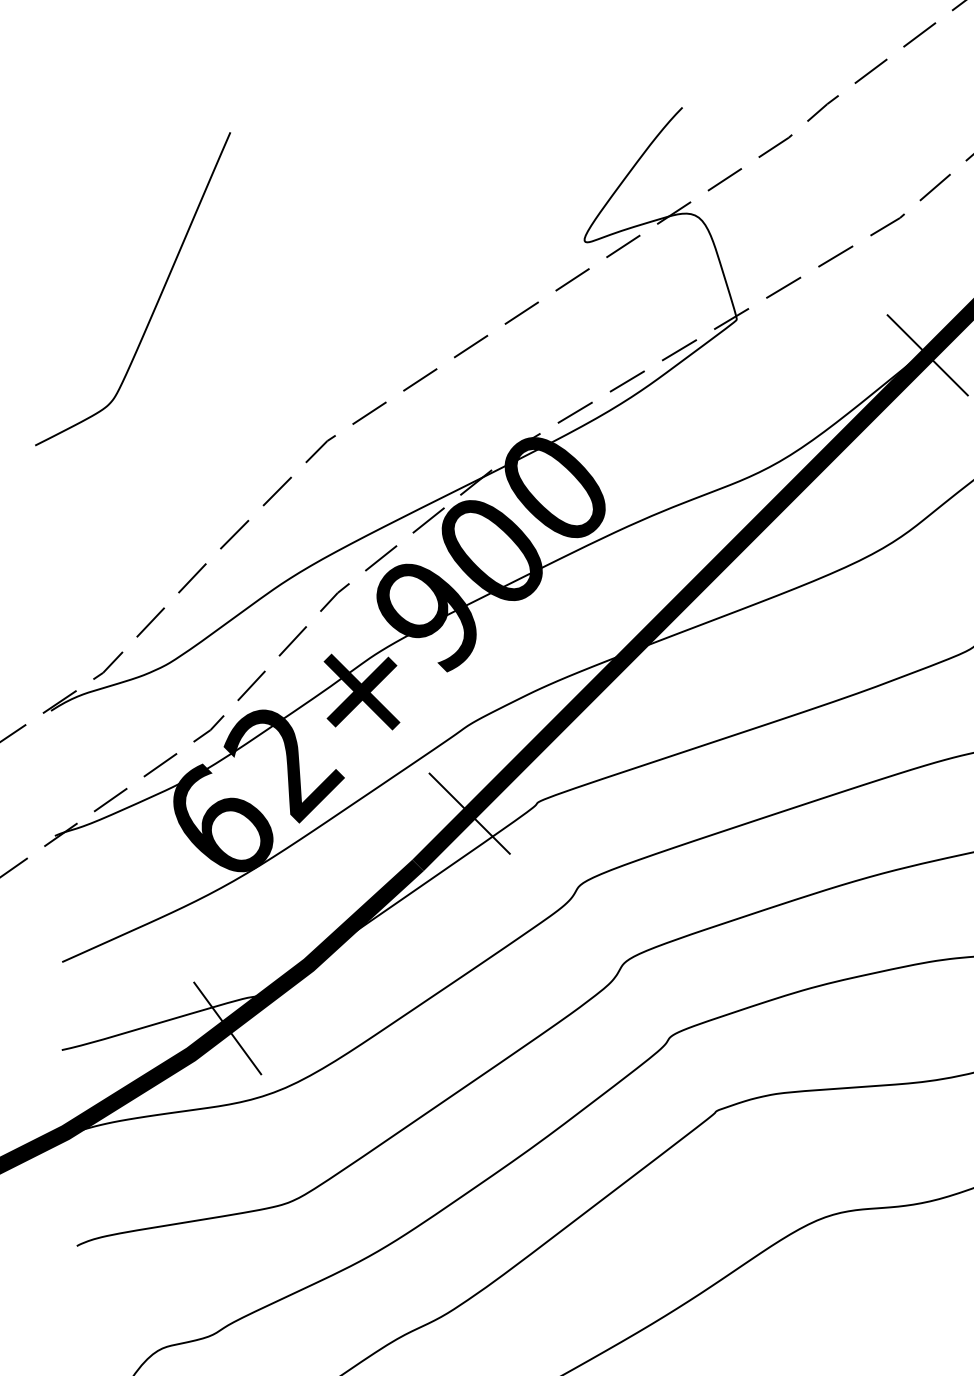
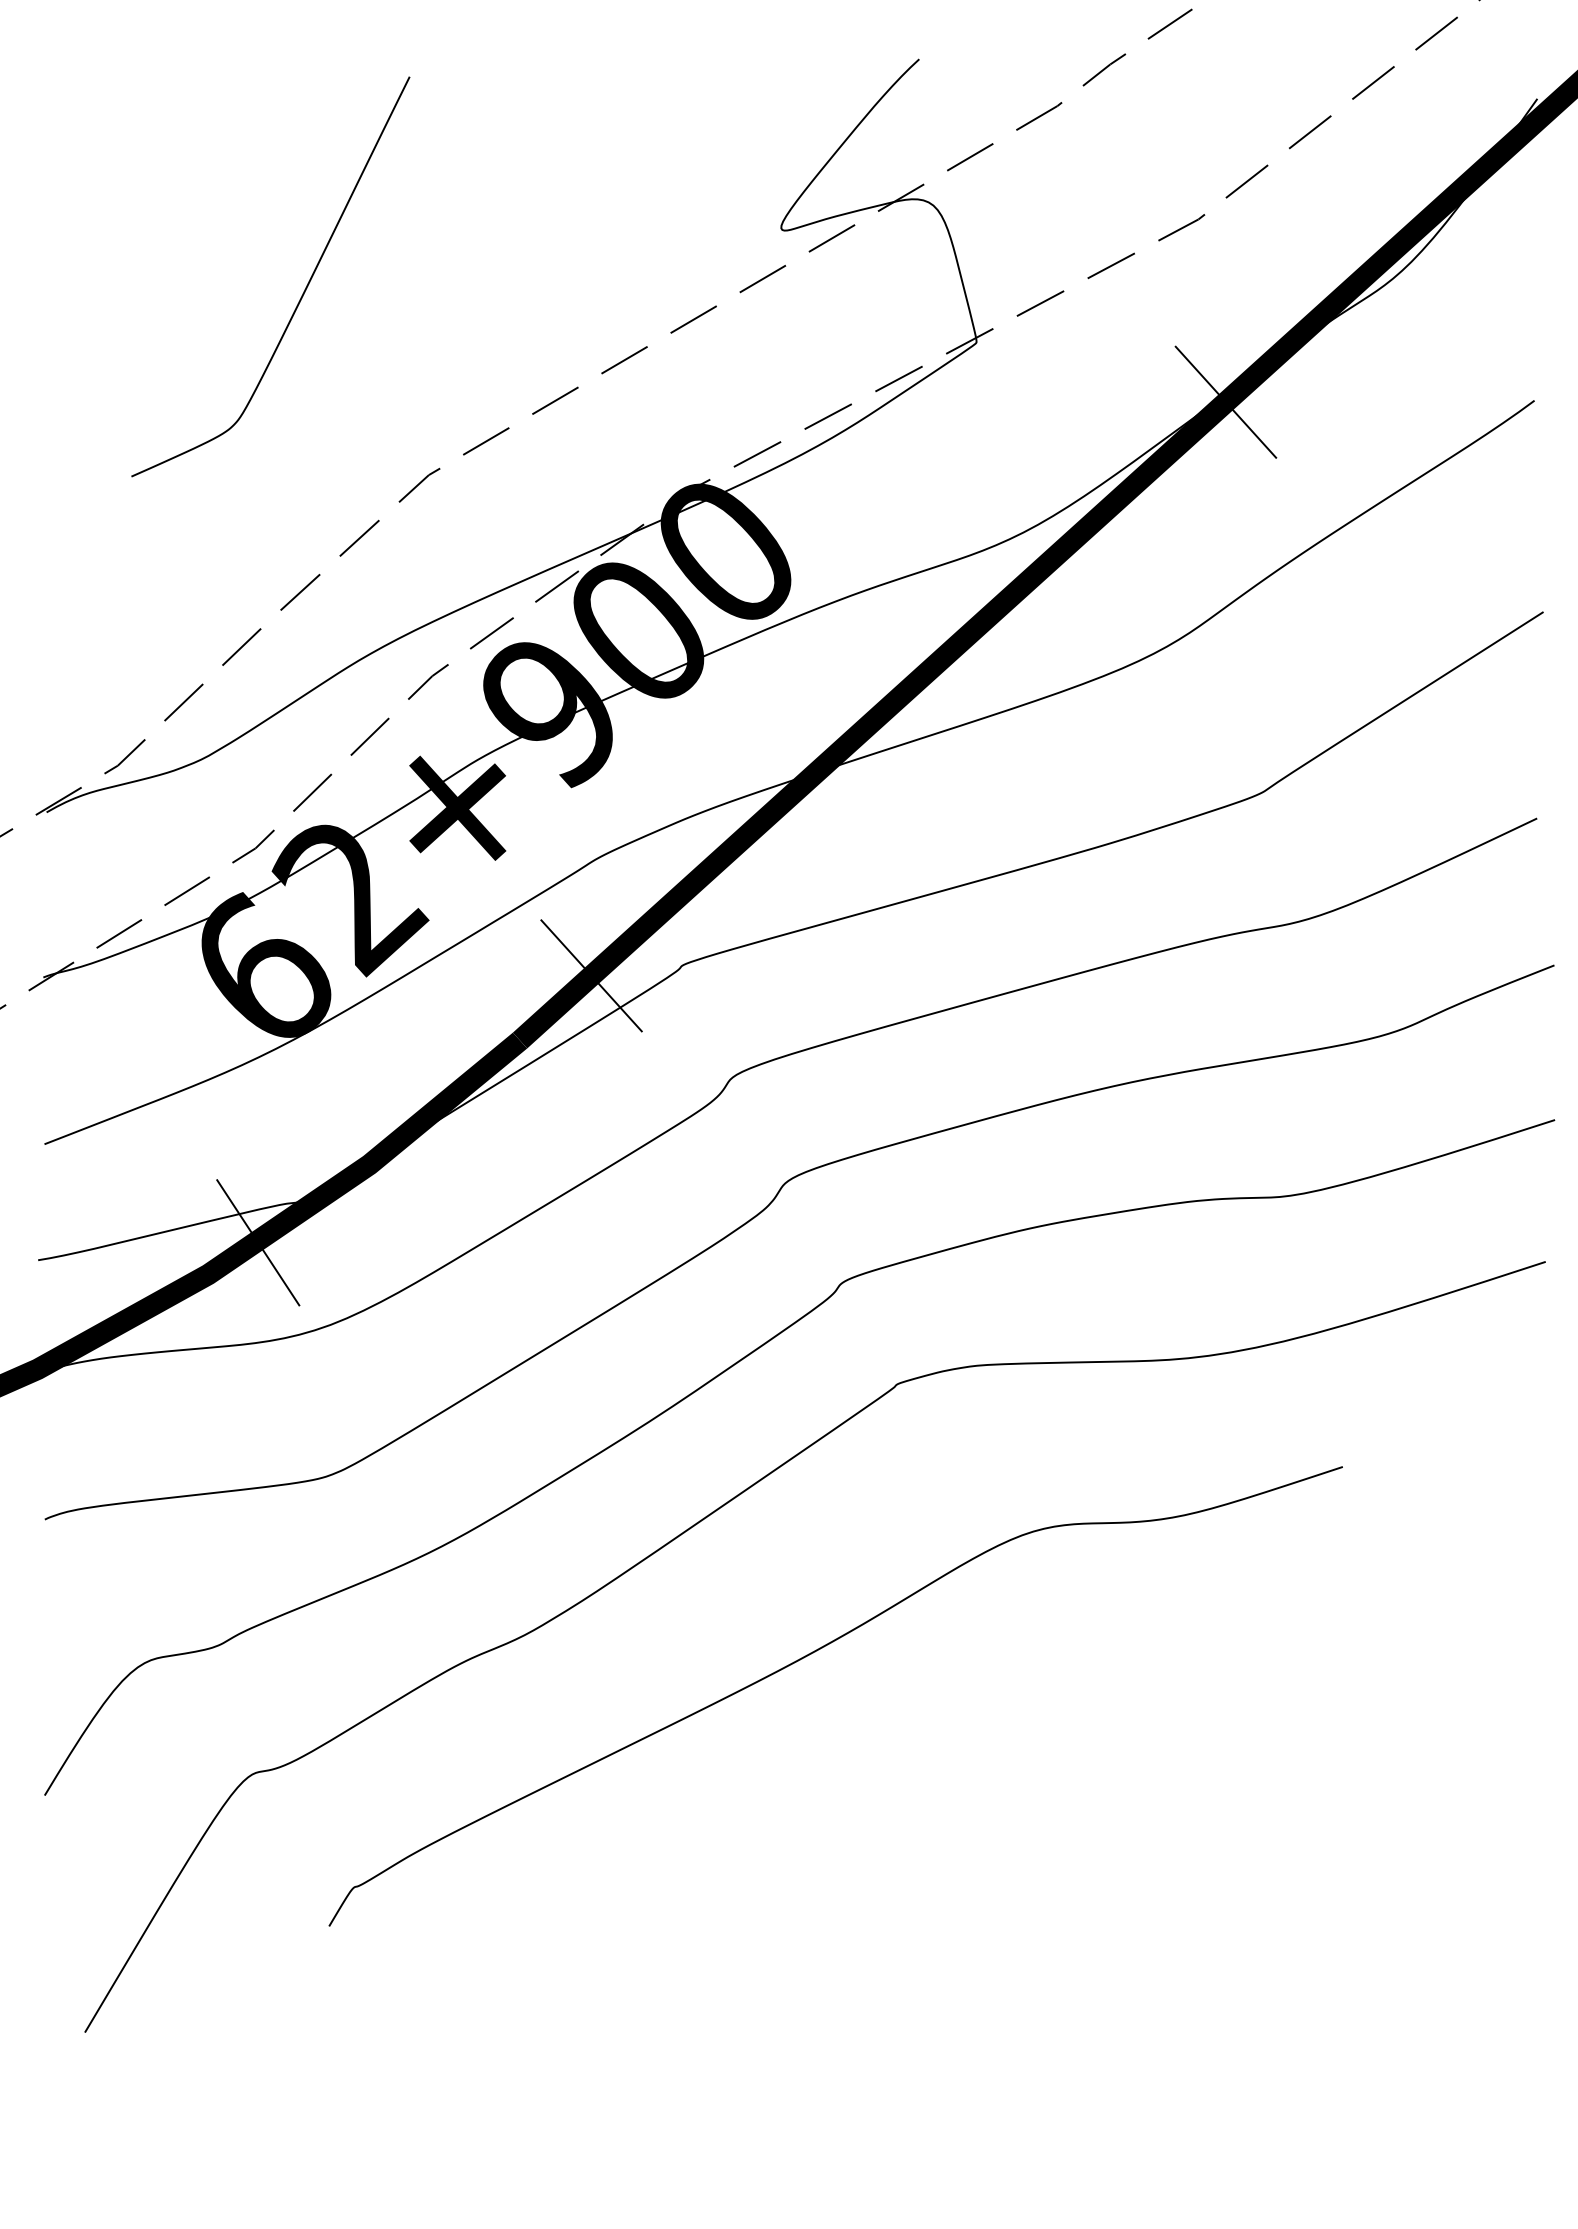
curve: (157, 300) -> (302, 293), moved

